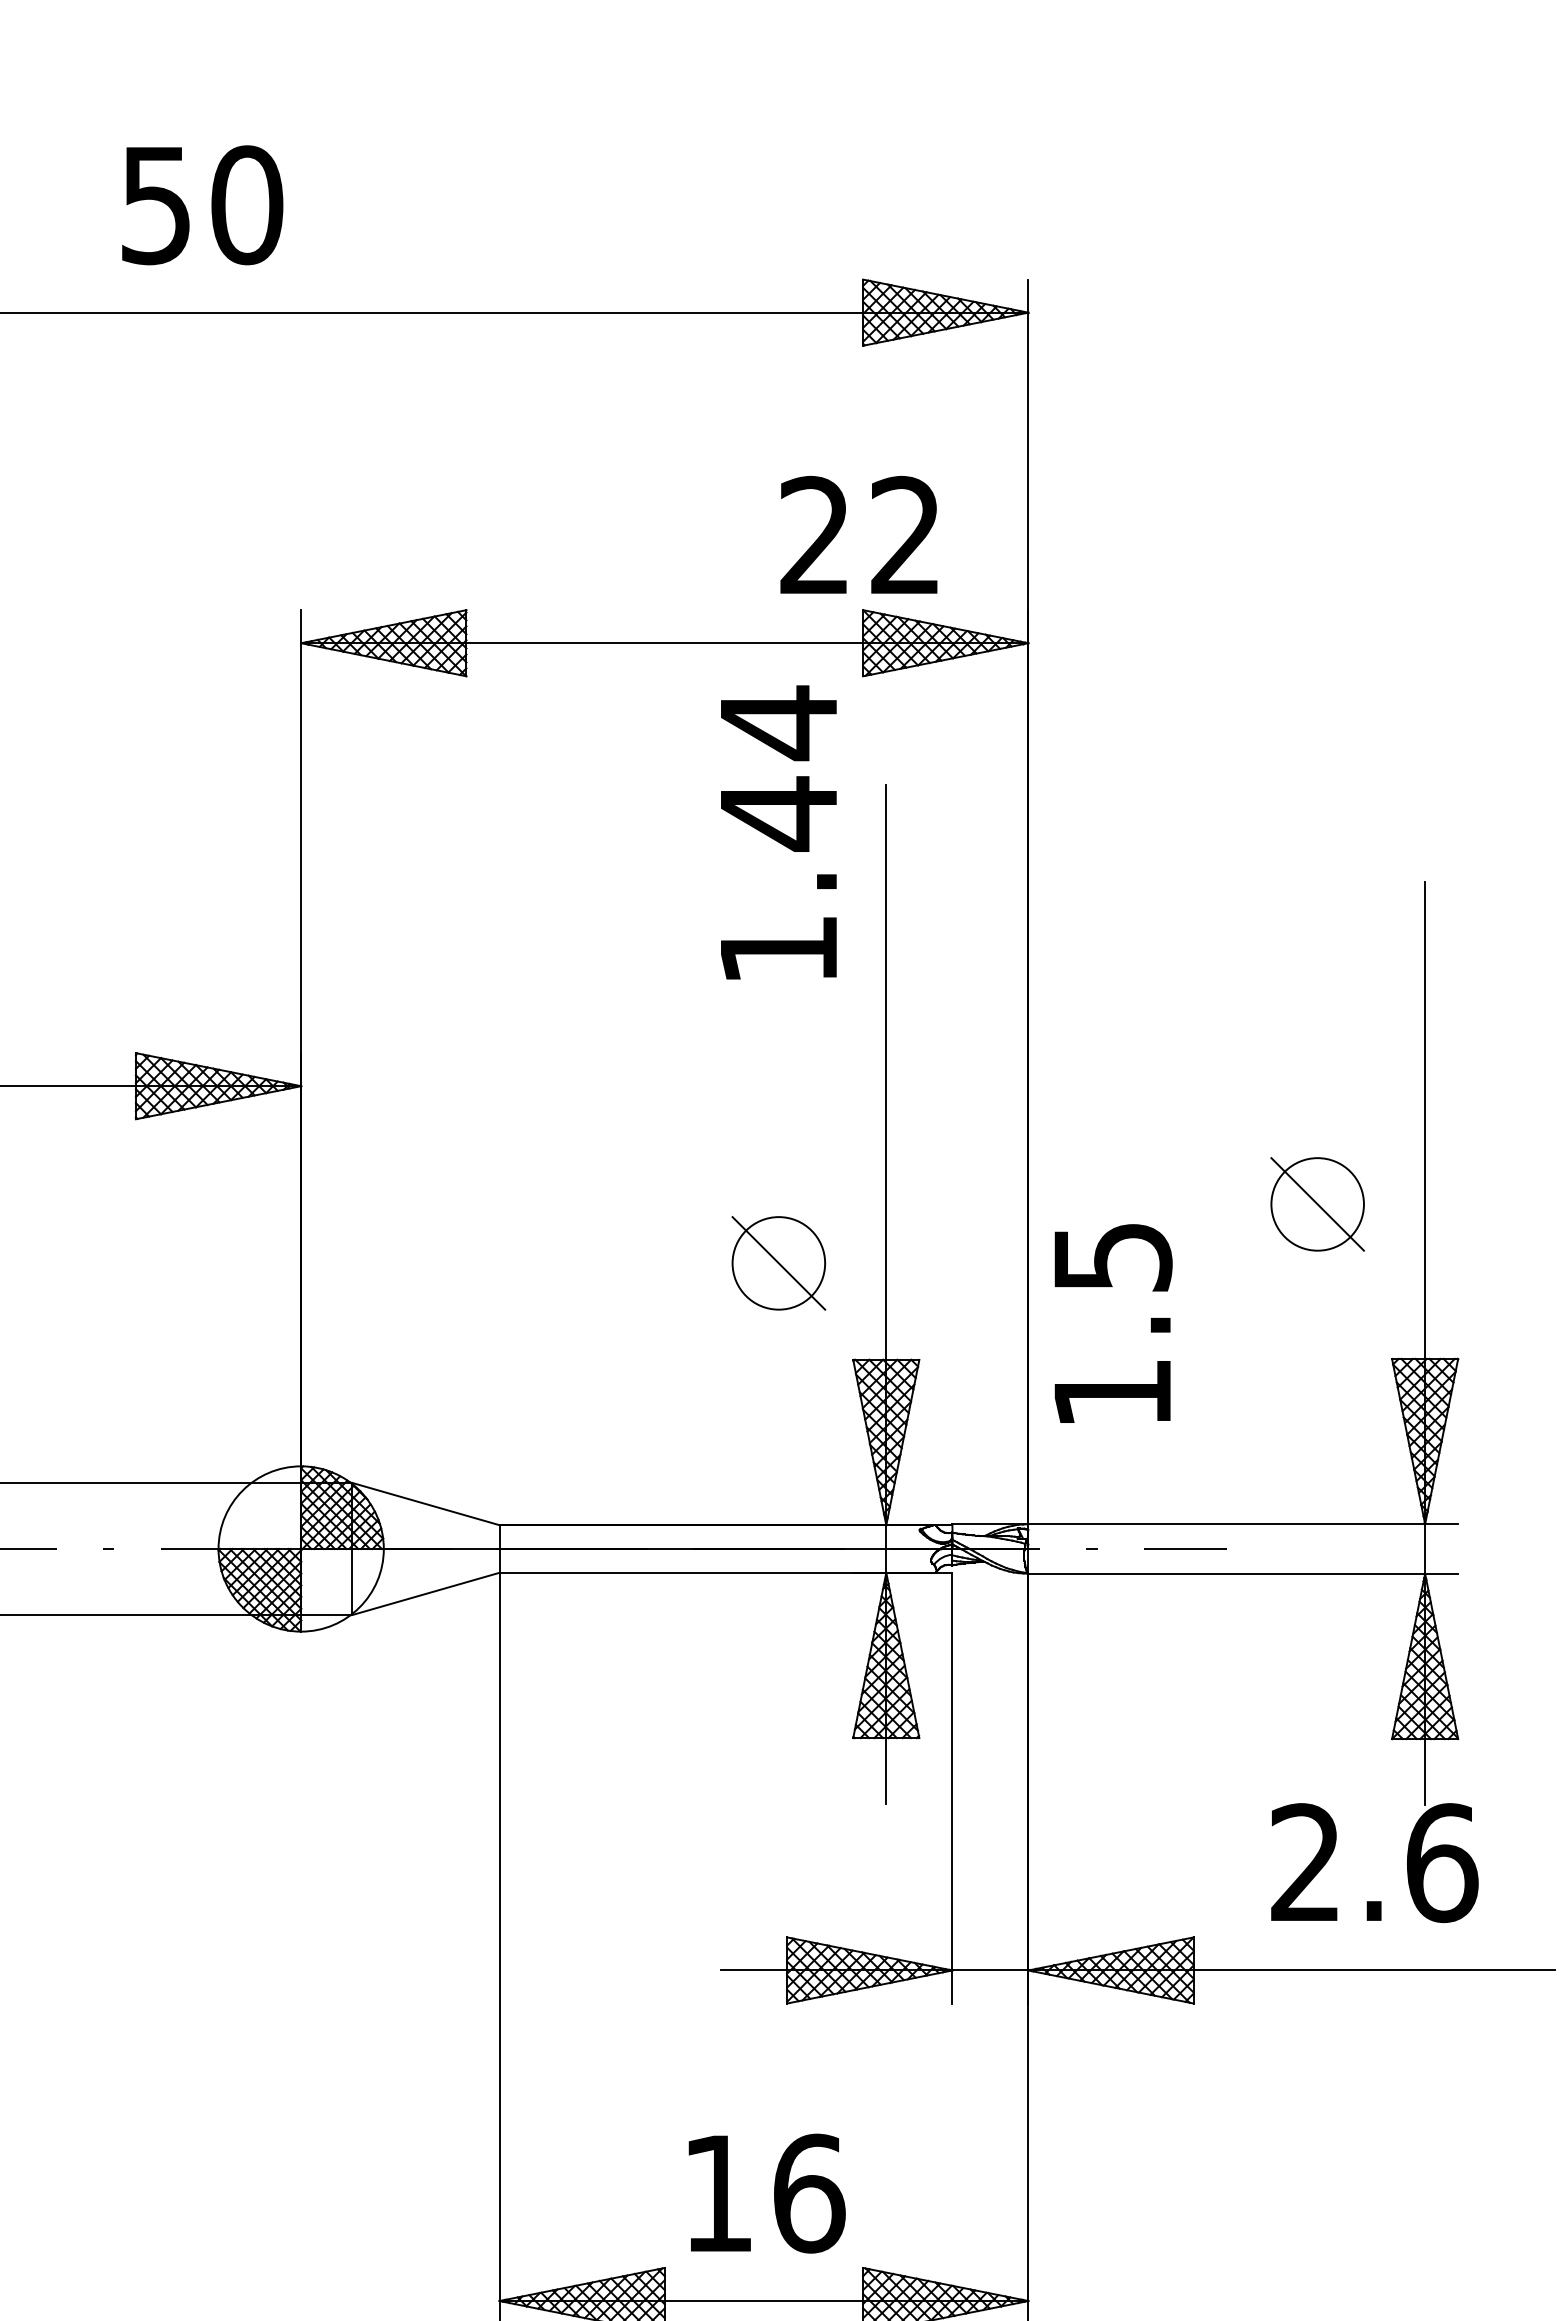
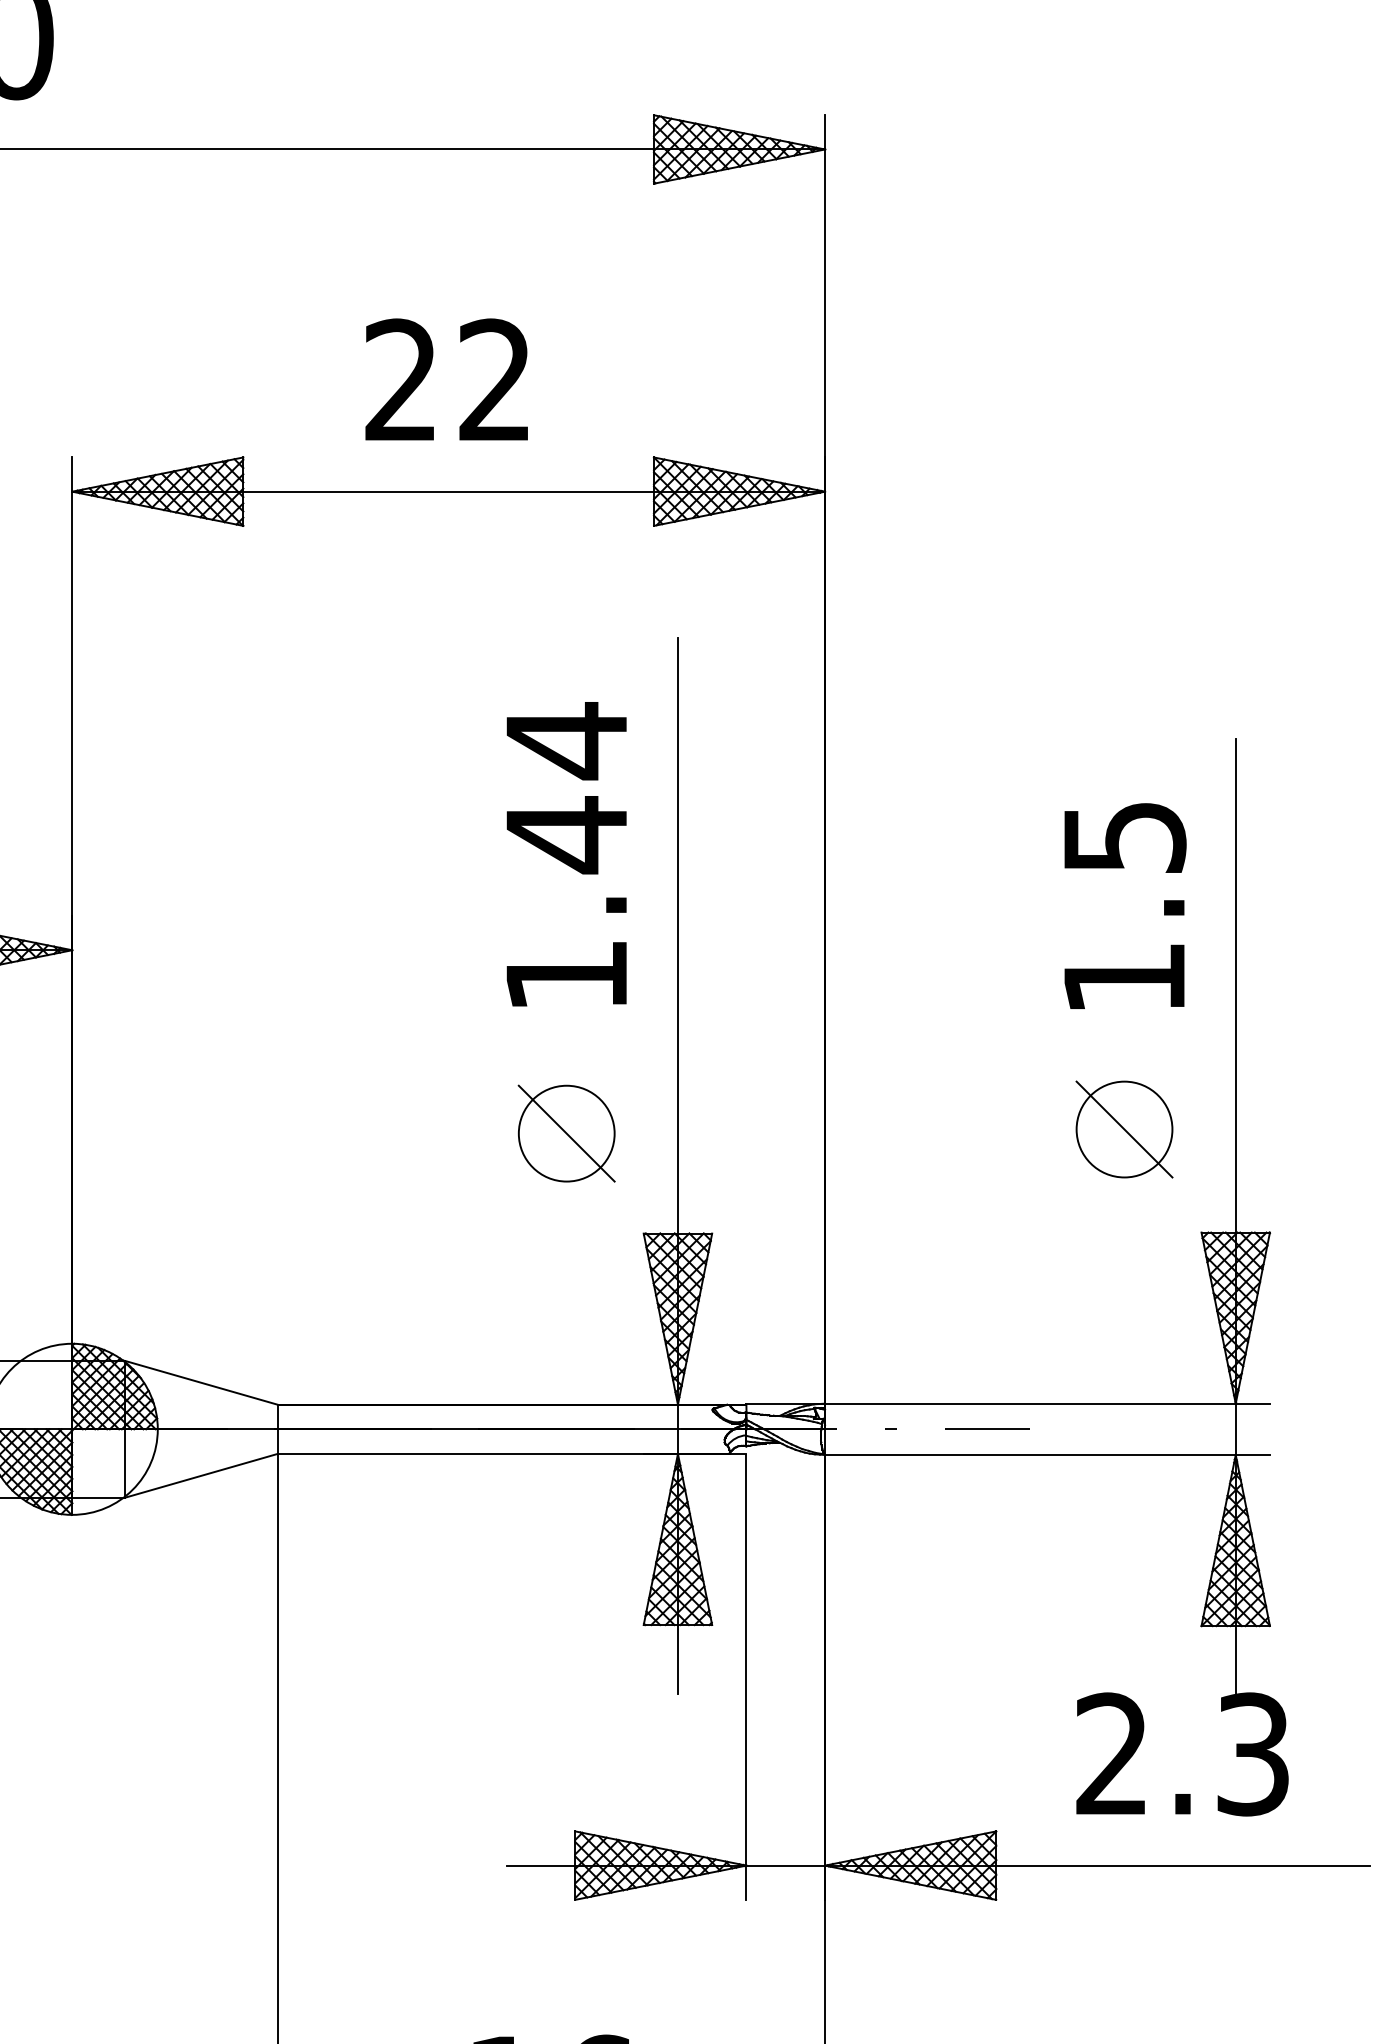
text: (858, 534) -> (446, 379), moved
text: (778, 832) -> (566, 854), moved
part: (1317, 1204) -> (1124, 1129), moved
text: (1113, 1323) -> (1125, 906), moved
text: (1442, 1863) -> (1253, 1754), 2.6 -> 2.3

